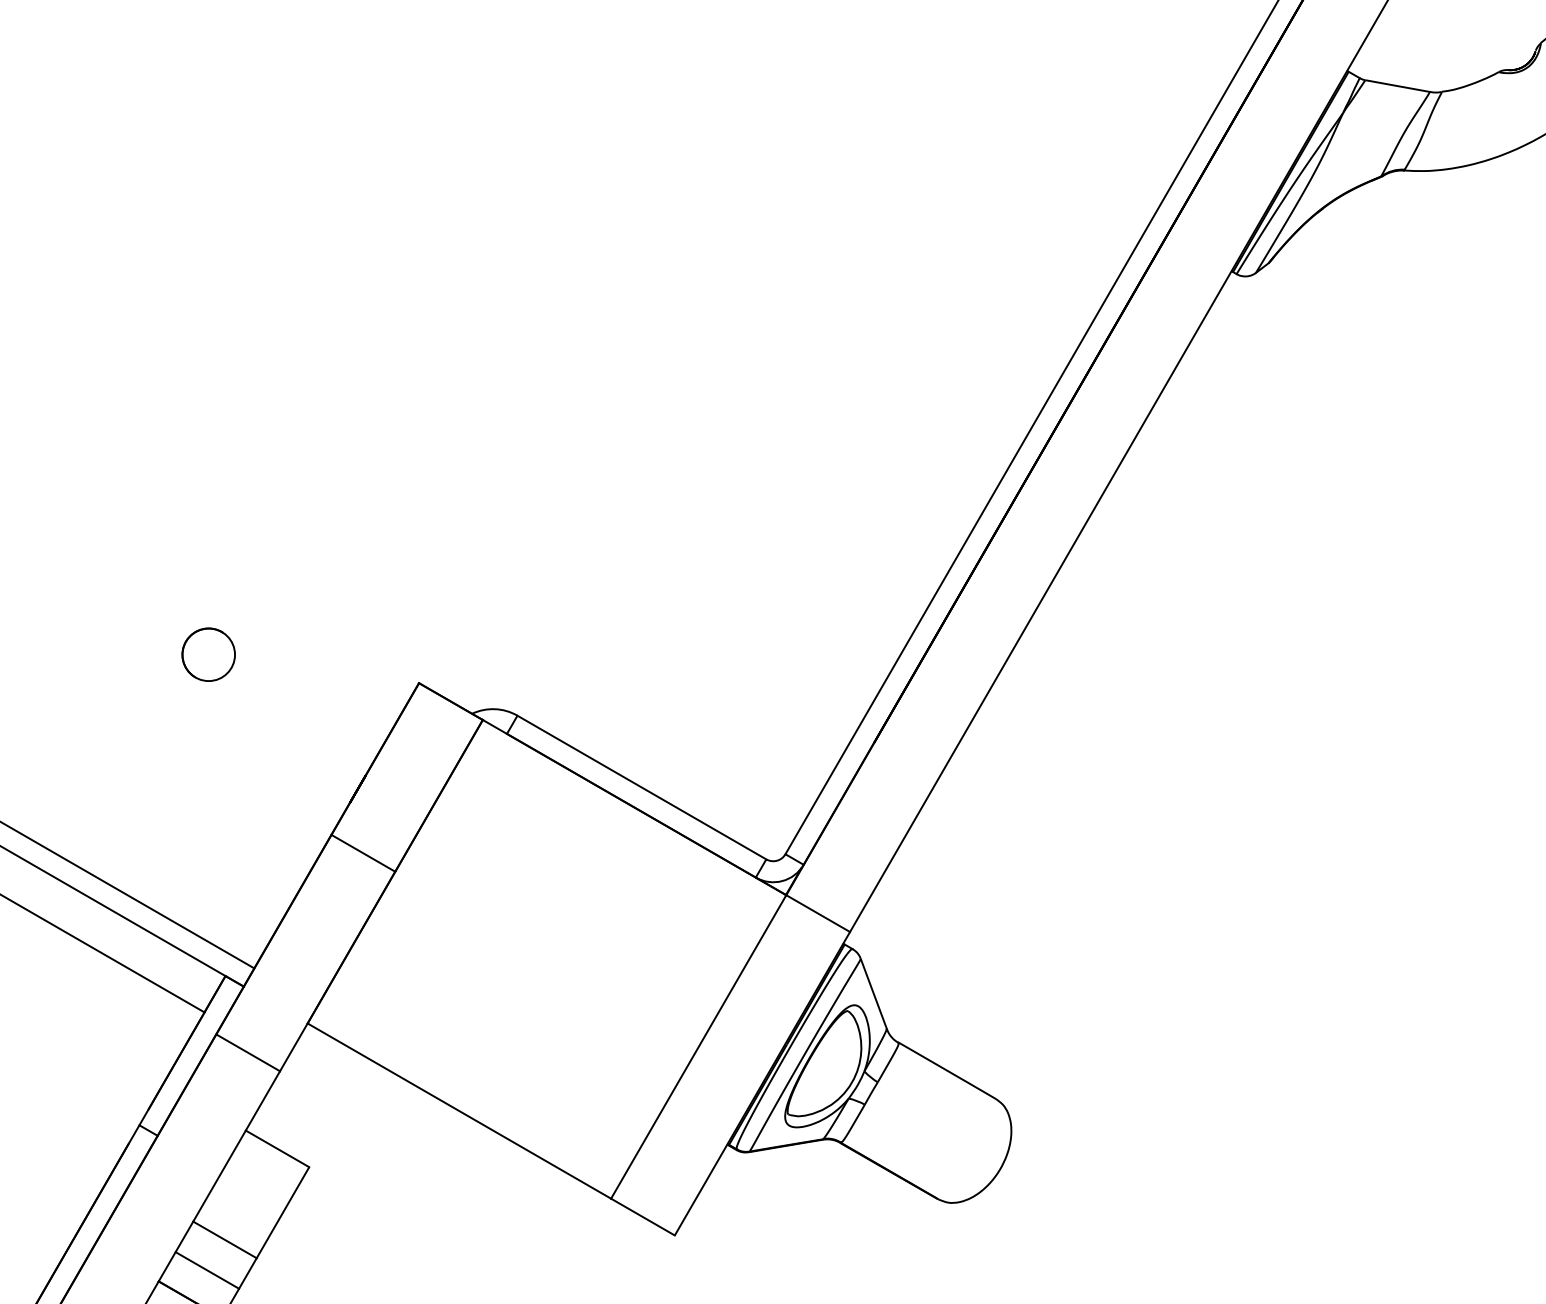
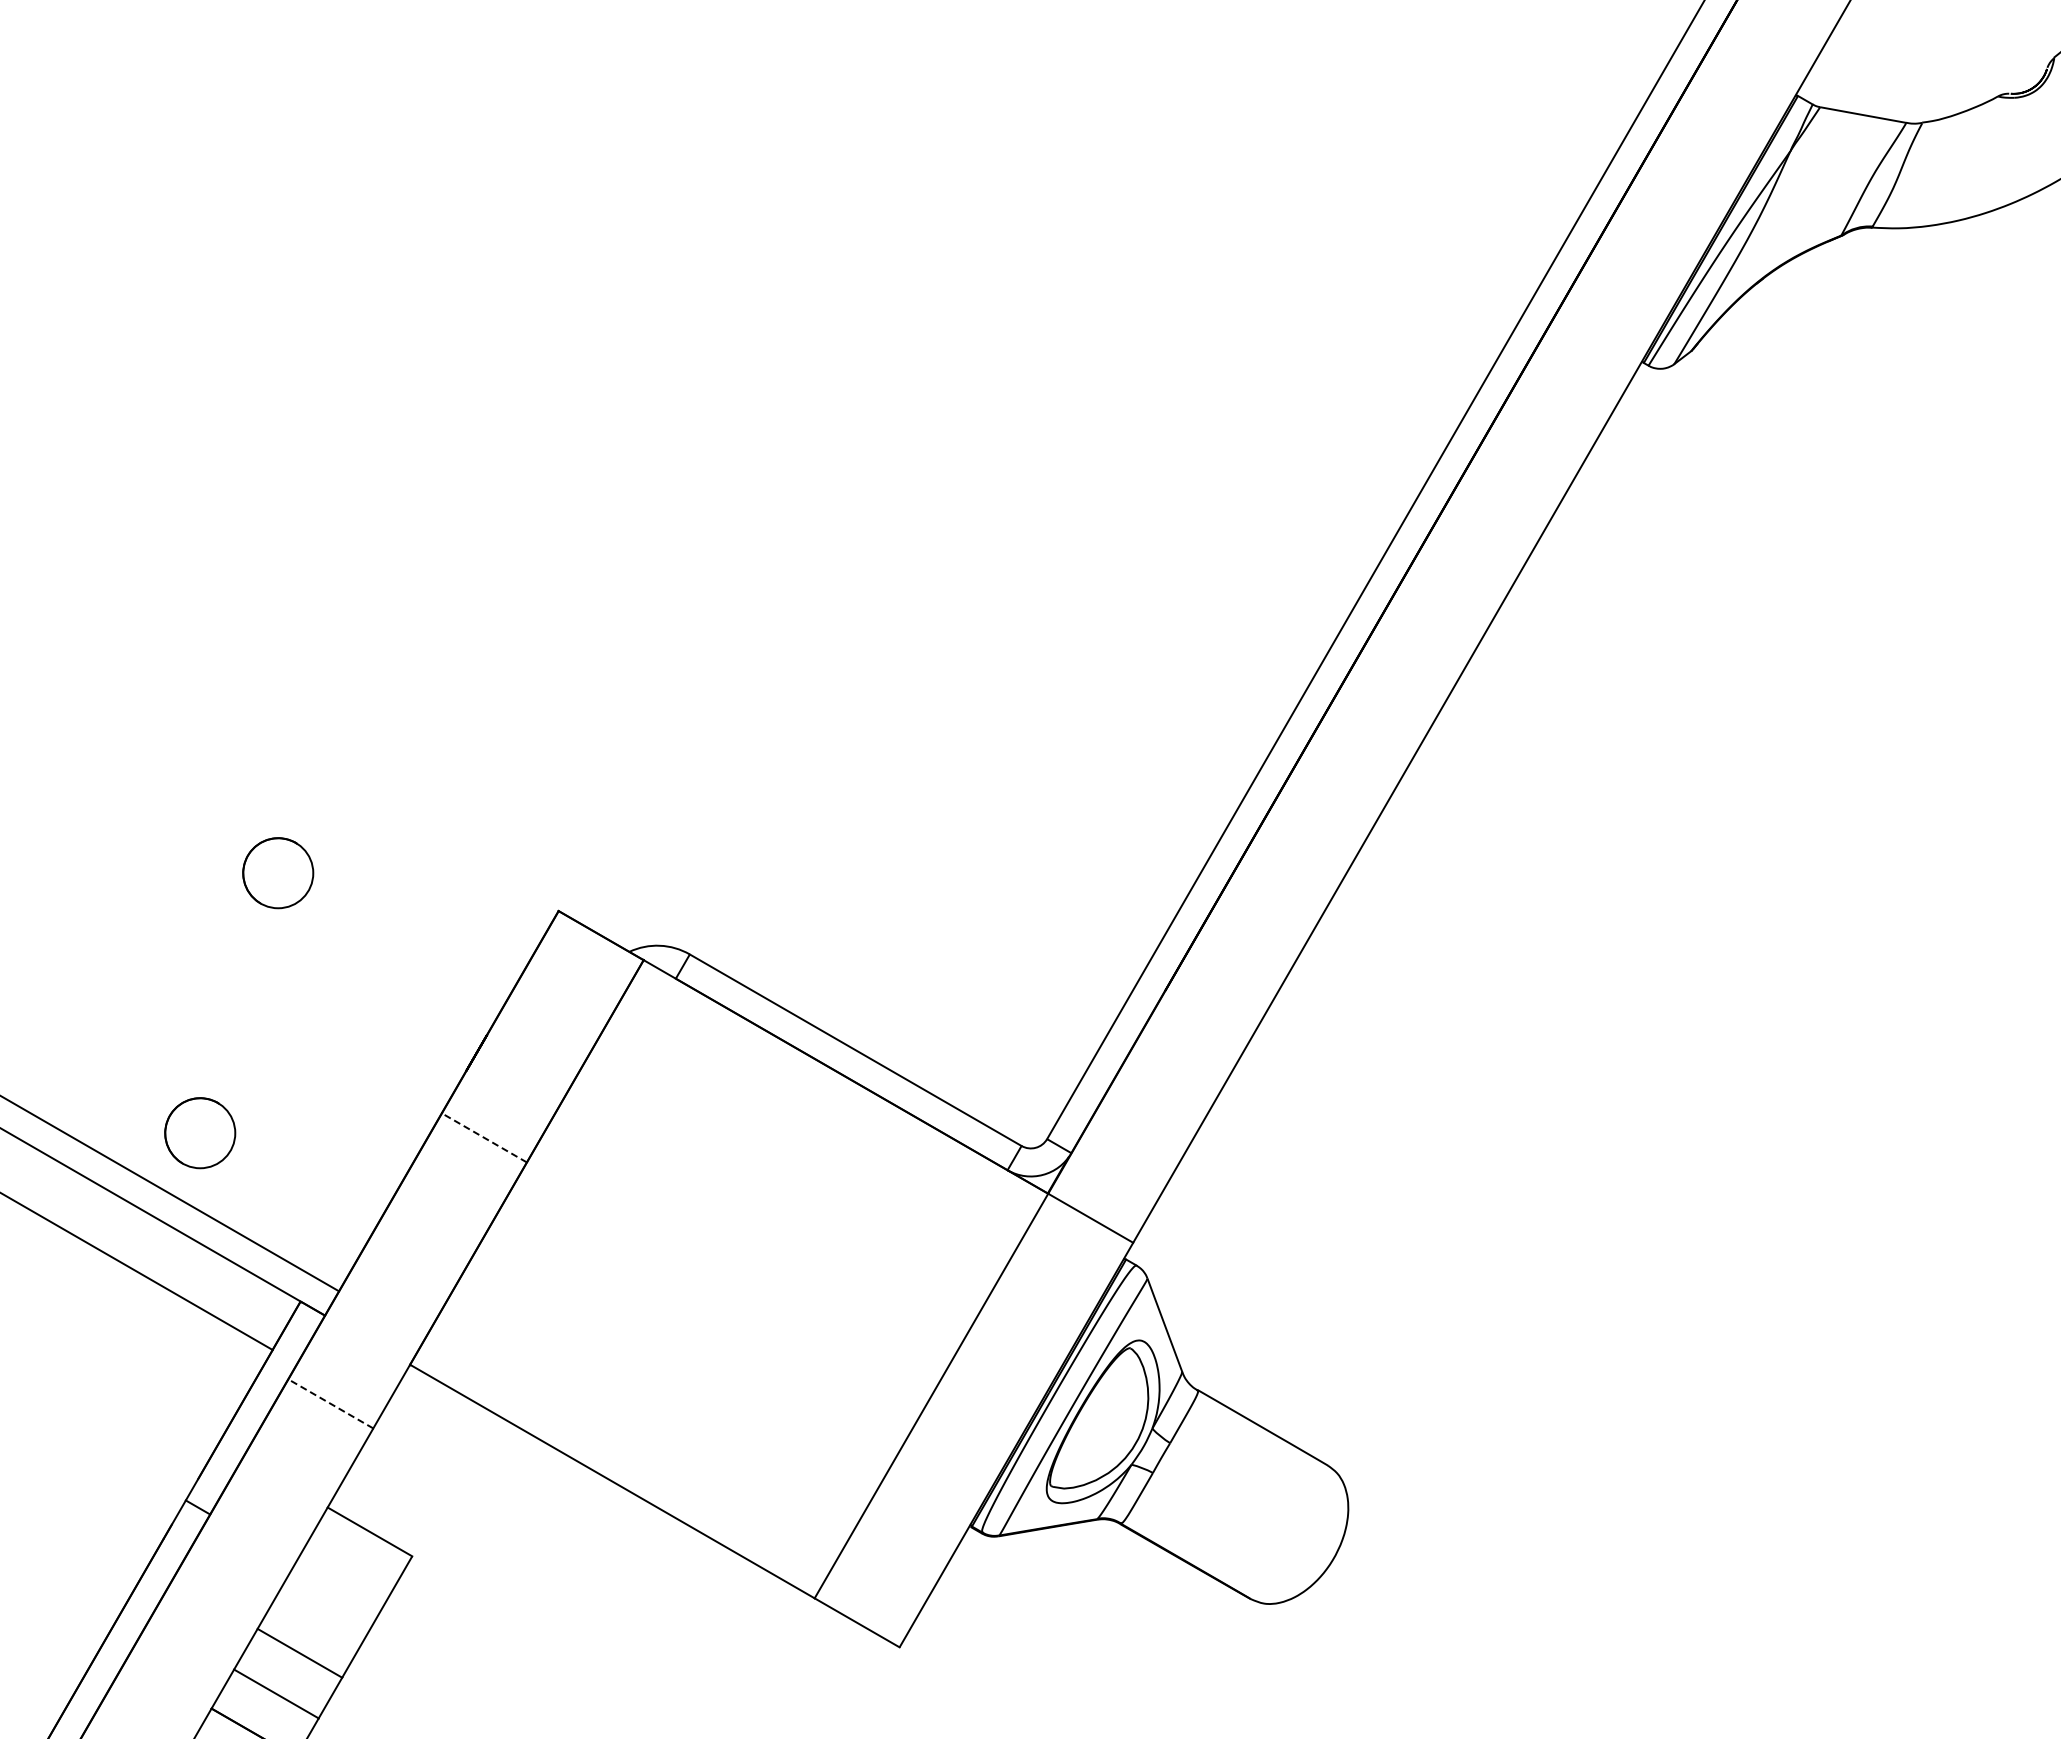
circle: (150, 850) -> (200, 1133), added
line: (363, 853) -> (484, 1137), solid -> dashed
line: (247, 1052) -> (330, 1403), solid -> dashed

